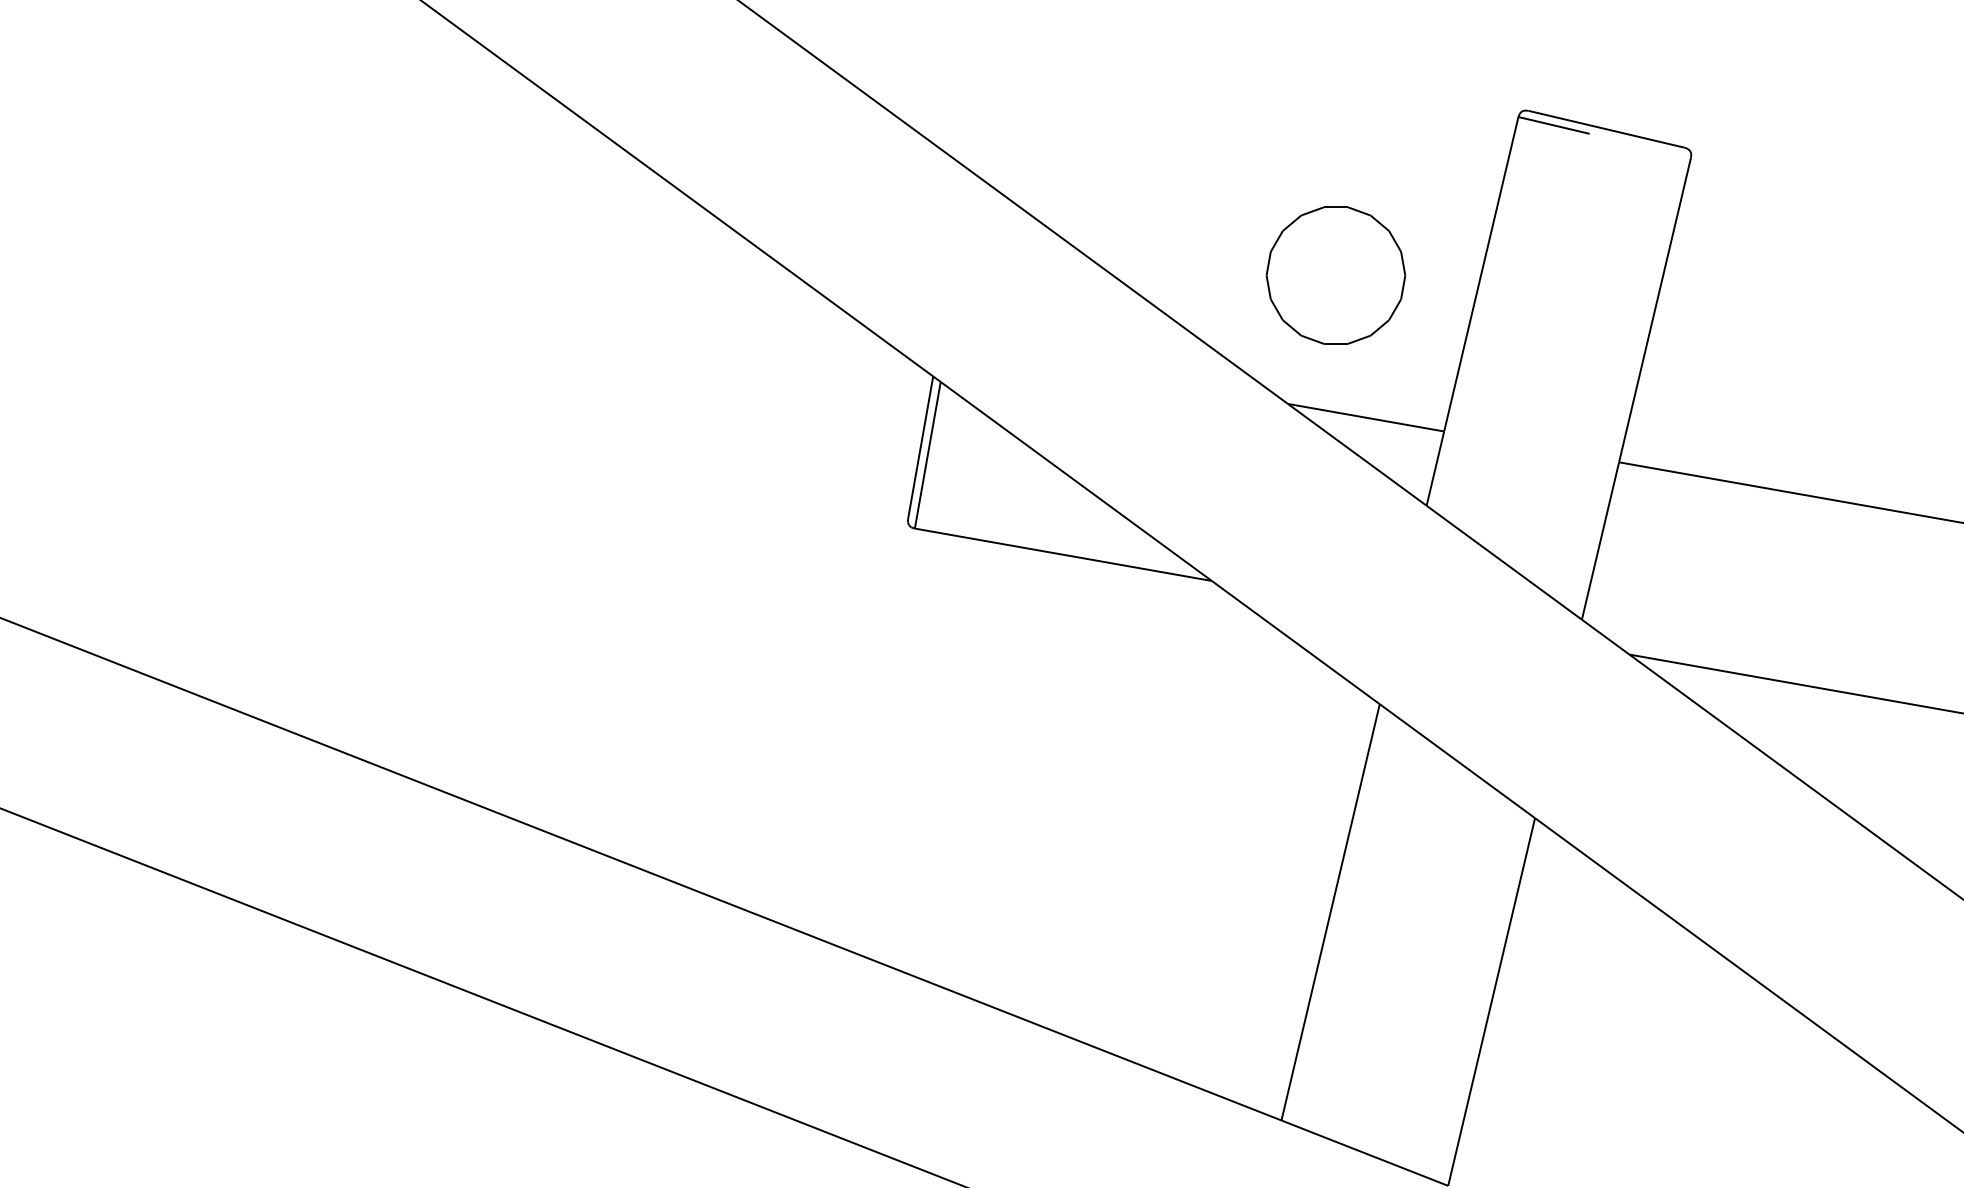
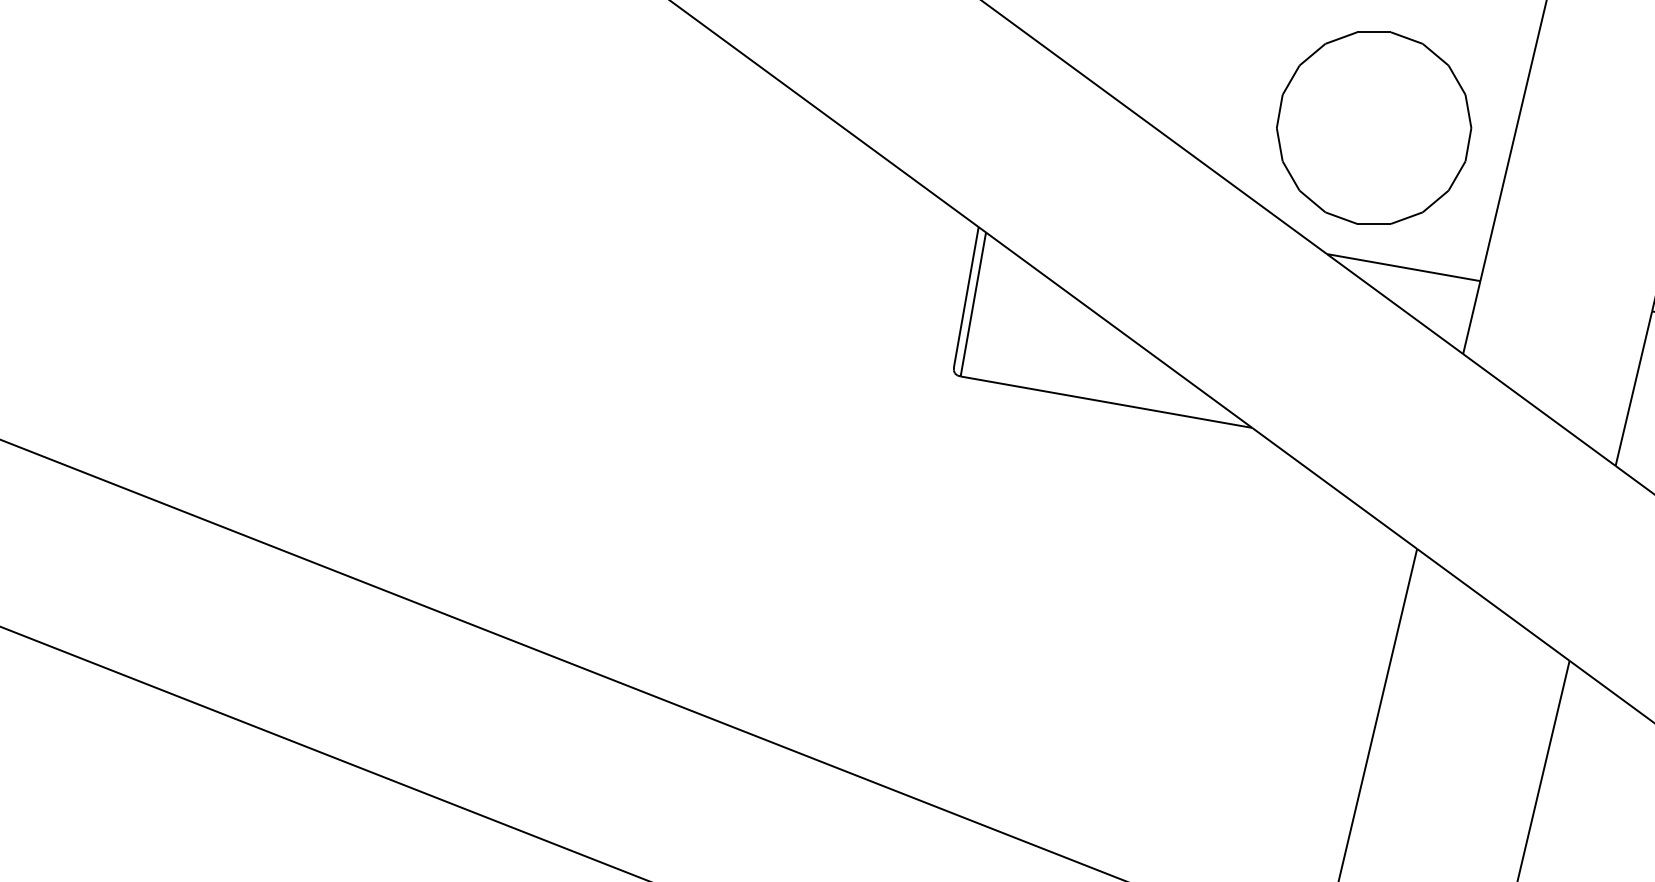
part: (1335, 275) -> (1373, 127), size x1.43

